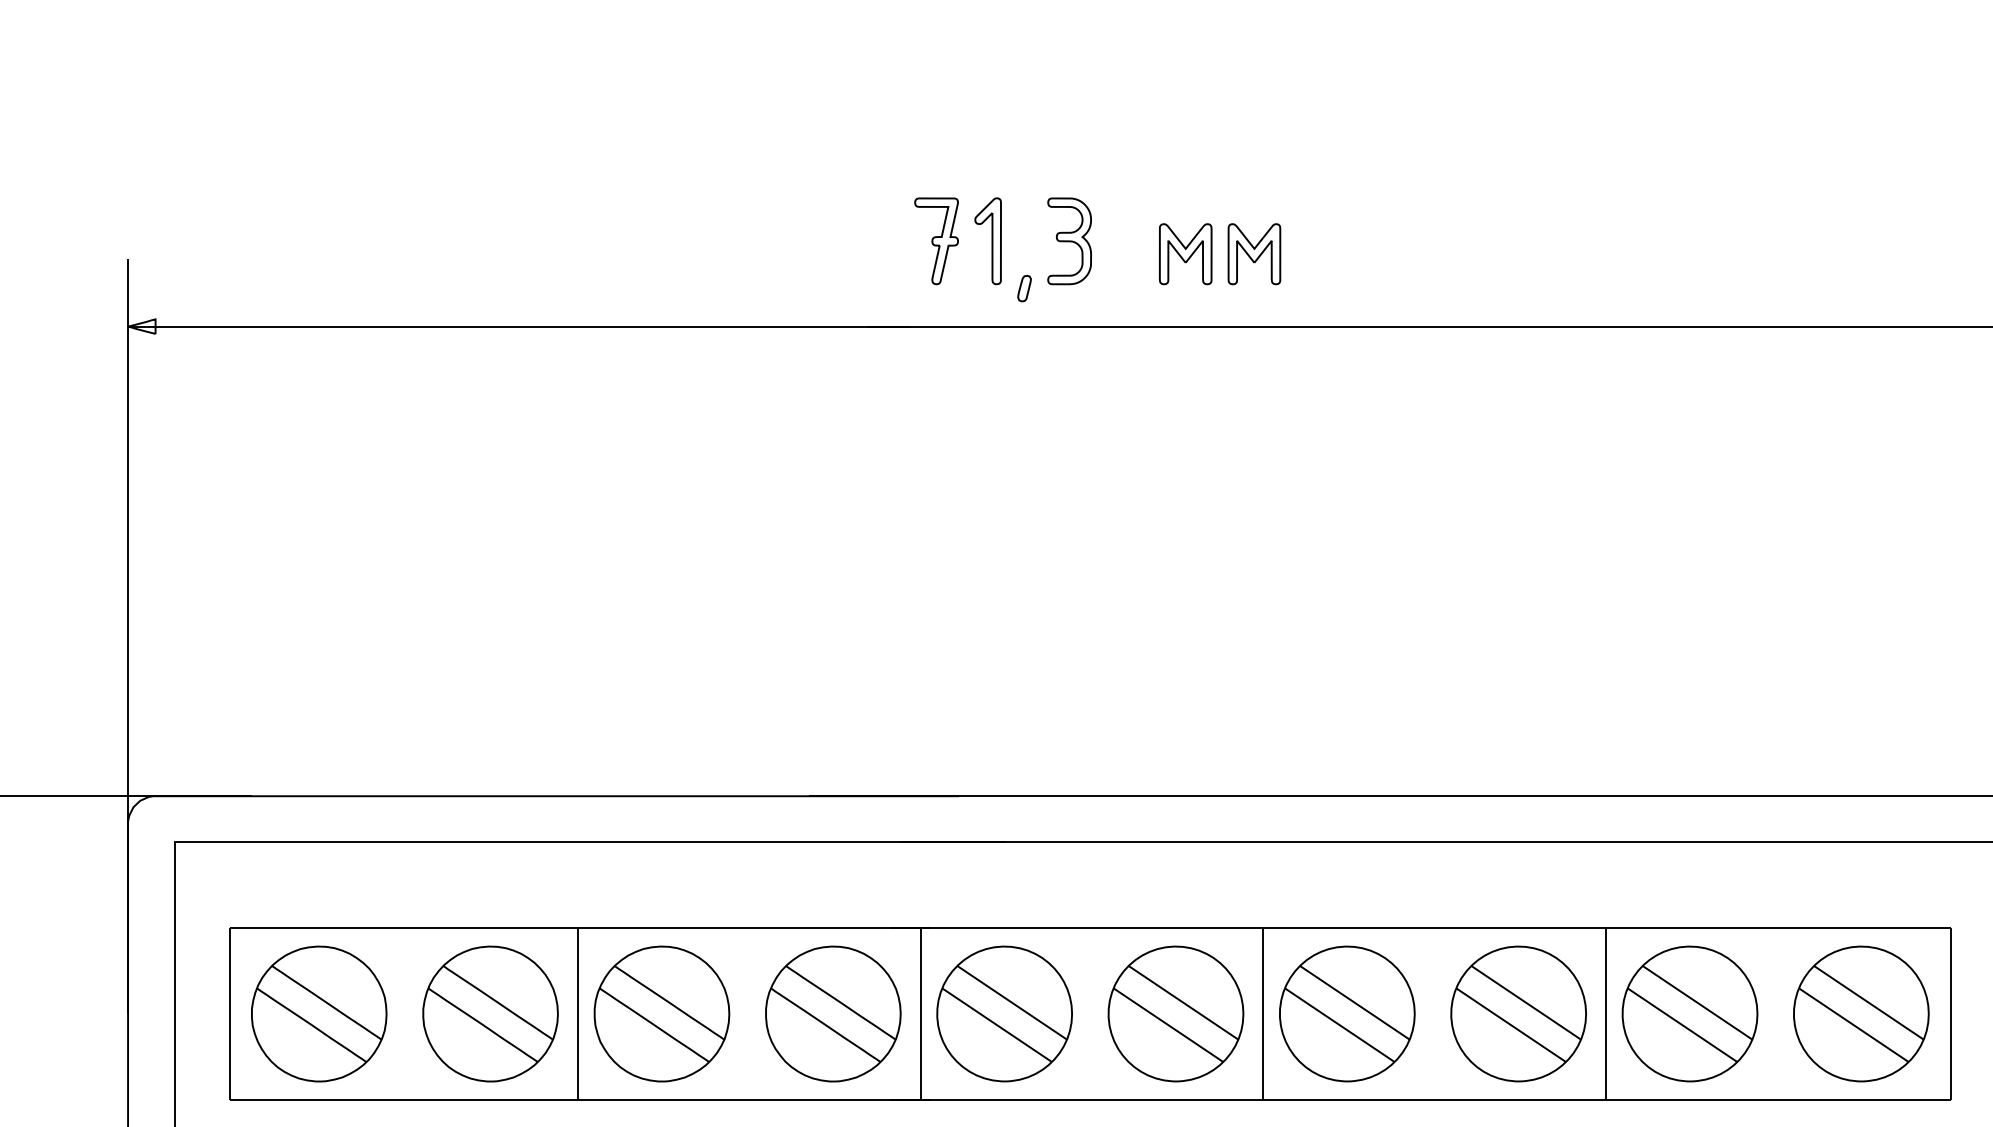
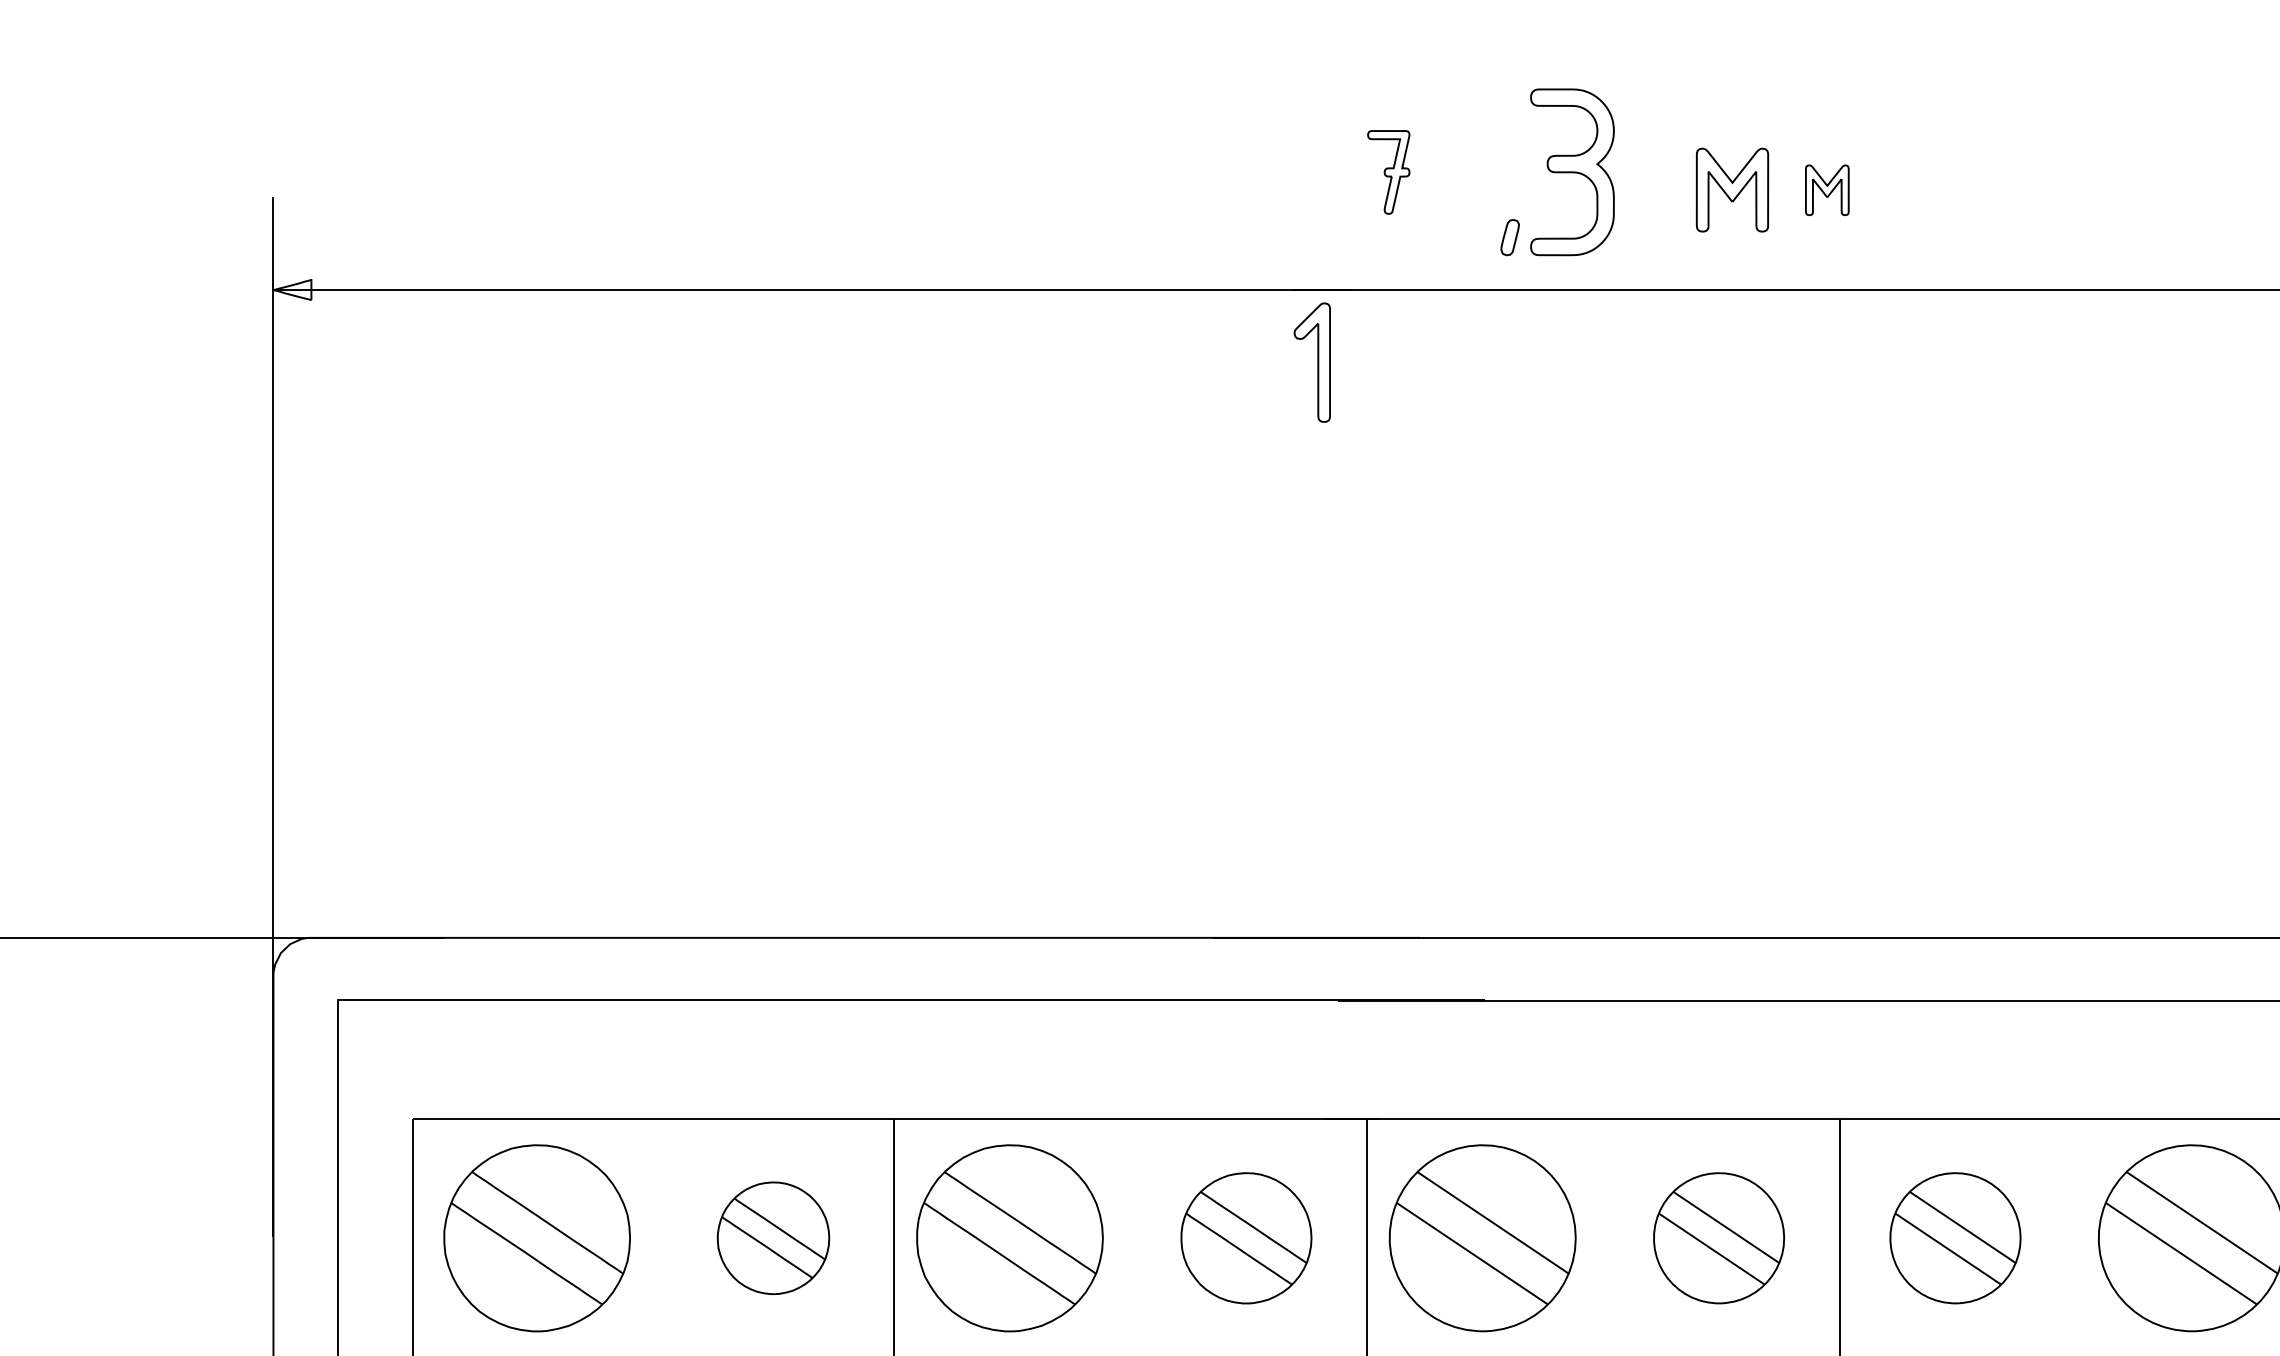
part: (936, 241) -> (1388, 172), size x0.7
part: (987, 241) -> (1311, 362), moved
part: (1069, 241) -> (1572, 172), size x1.4
part: (1254, 254) -> (1827, 190), size x0.6
part: (490, 1013) -> (773, 1237), size x0.6
part: (833, 1013) -> (1246, 1237), size x0.7
part: (1175, 1013) -> (1718, 1237), size x0.7
part: (1347, 1013) -> (1955, 1237), size x0.7

